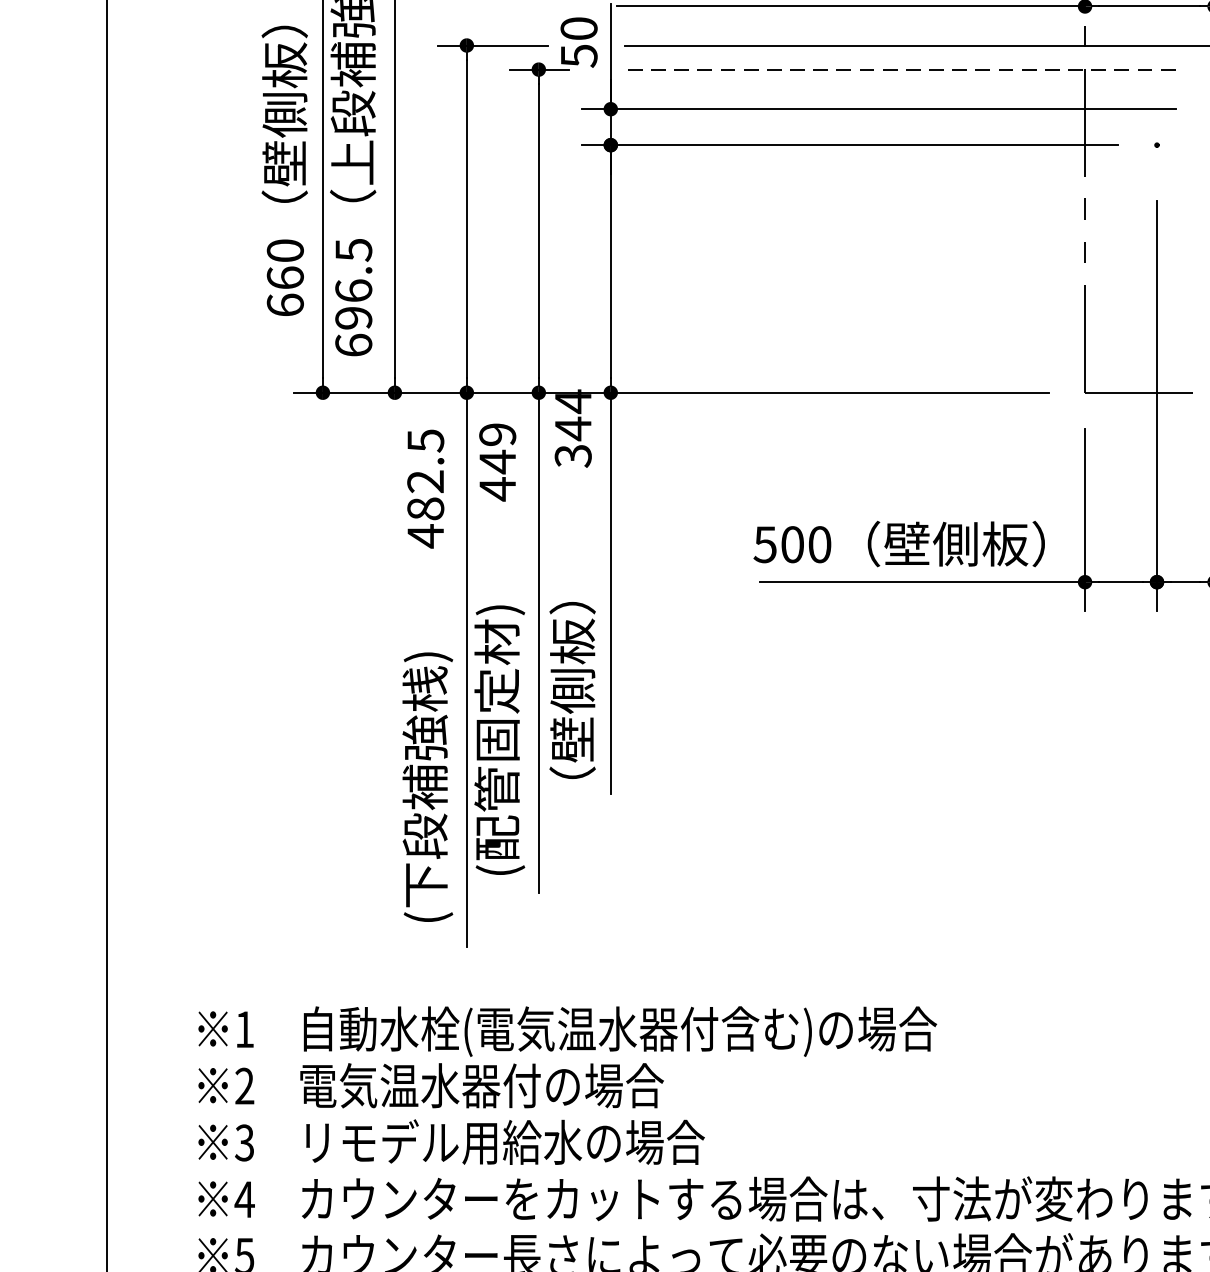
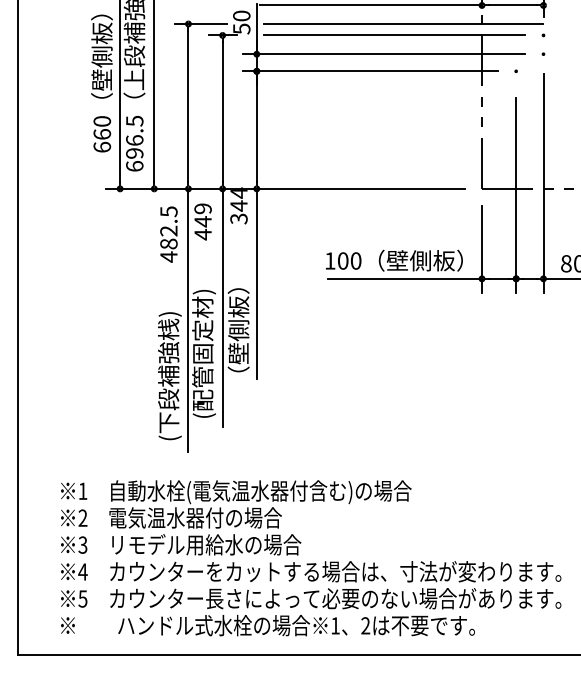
line: (900, 69) -> (394, 35), dashed -> solid
text: (763, 543) -> (329, 260), 500 -> 100

